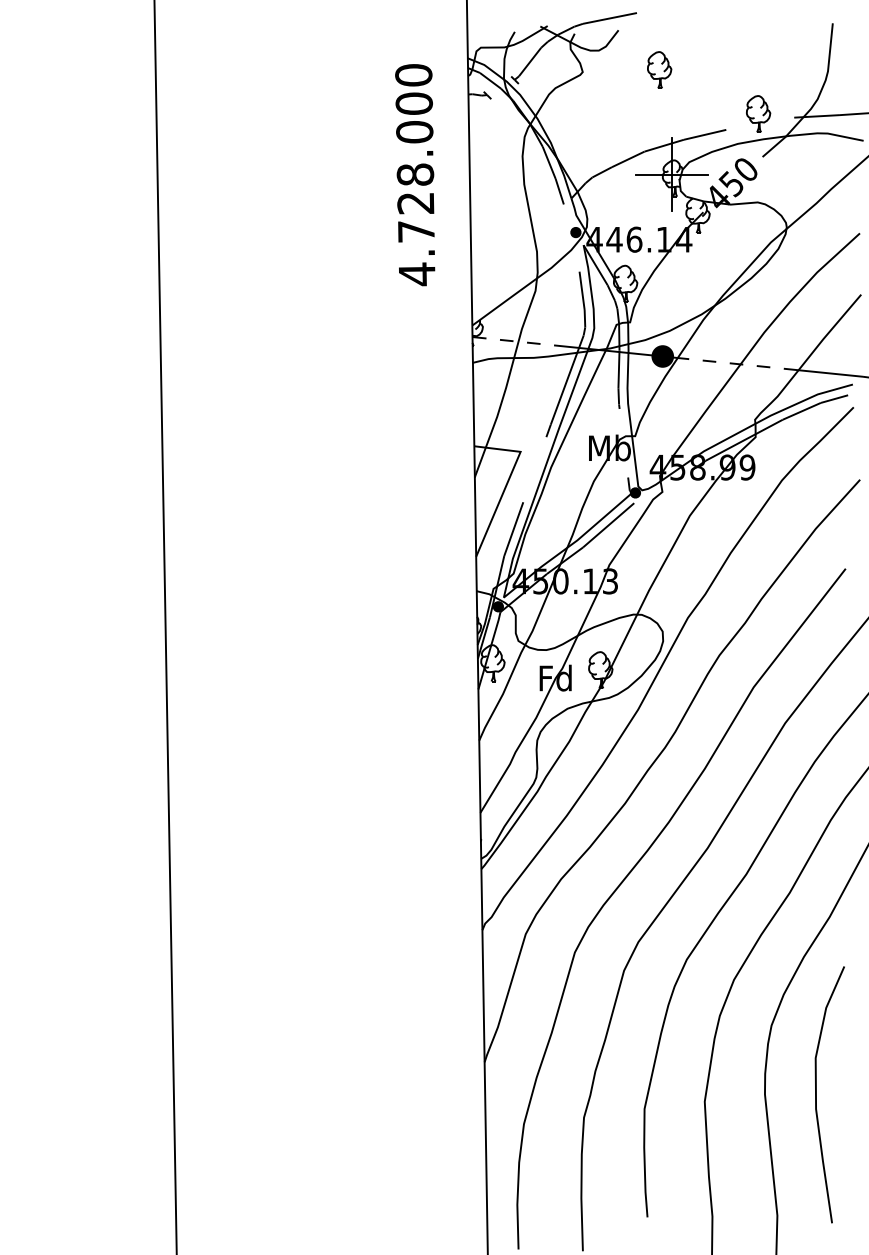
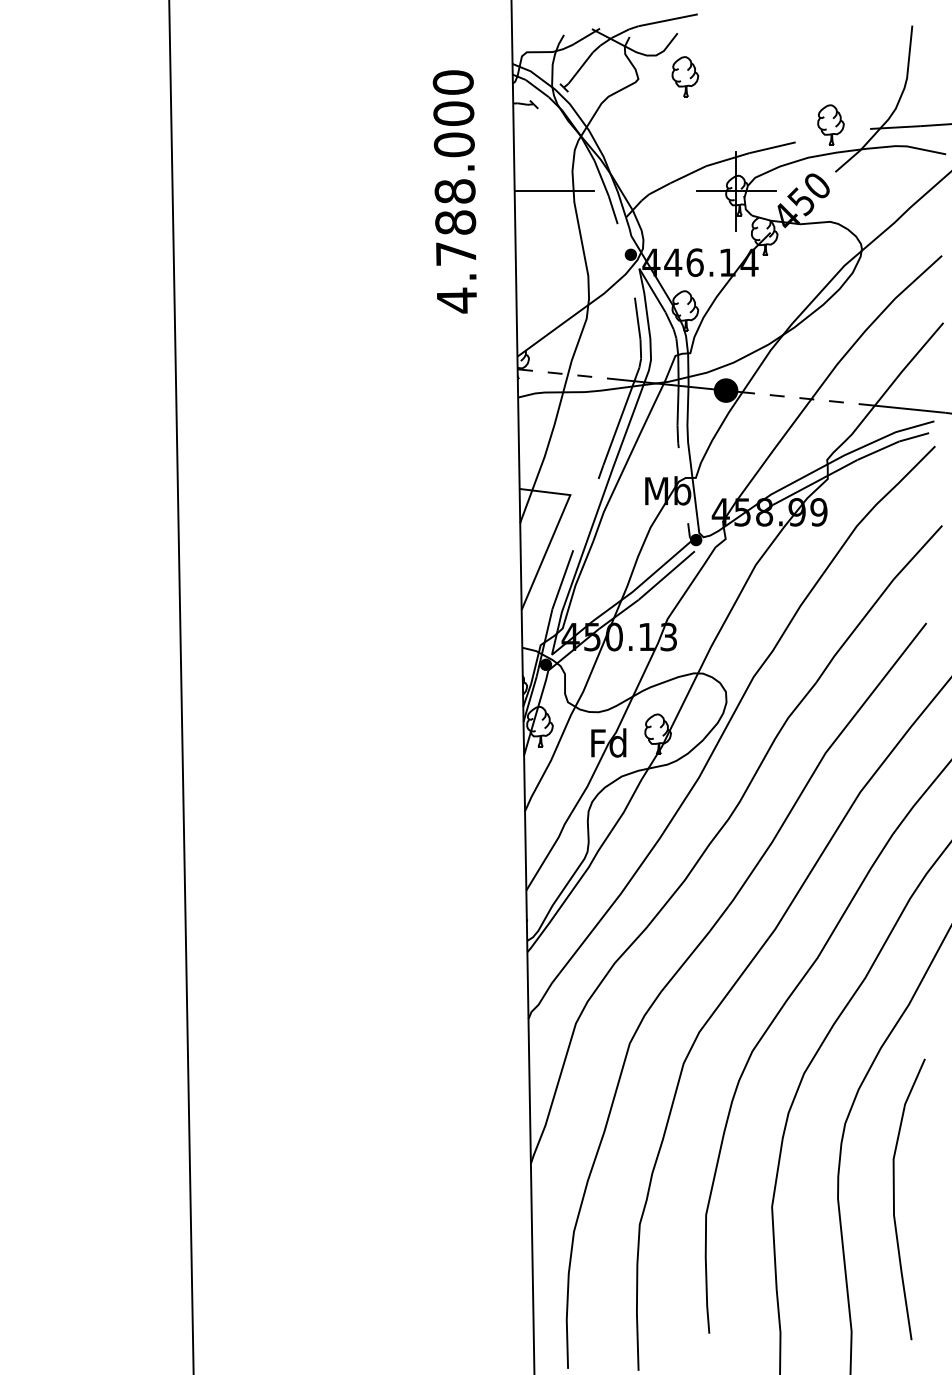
part: (659, 69) -> (685, 76), moved
line: (505, 174) -> (553, 191), added
text: (415, 203) -> (455, 223), 4.728.000 -> 4.788.000

